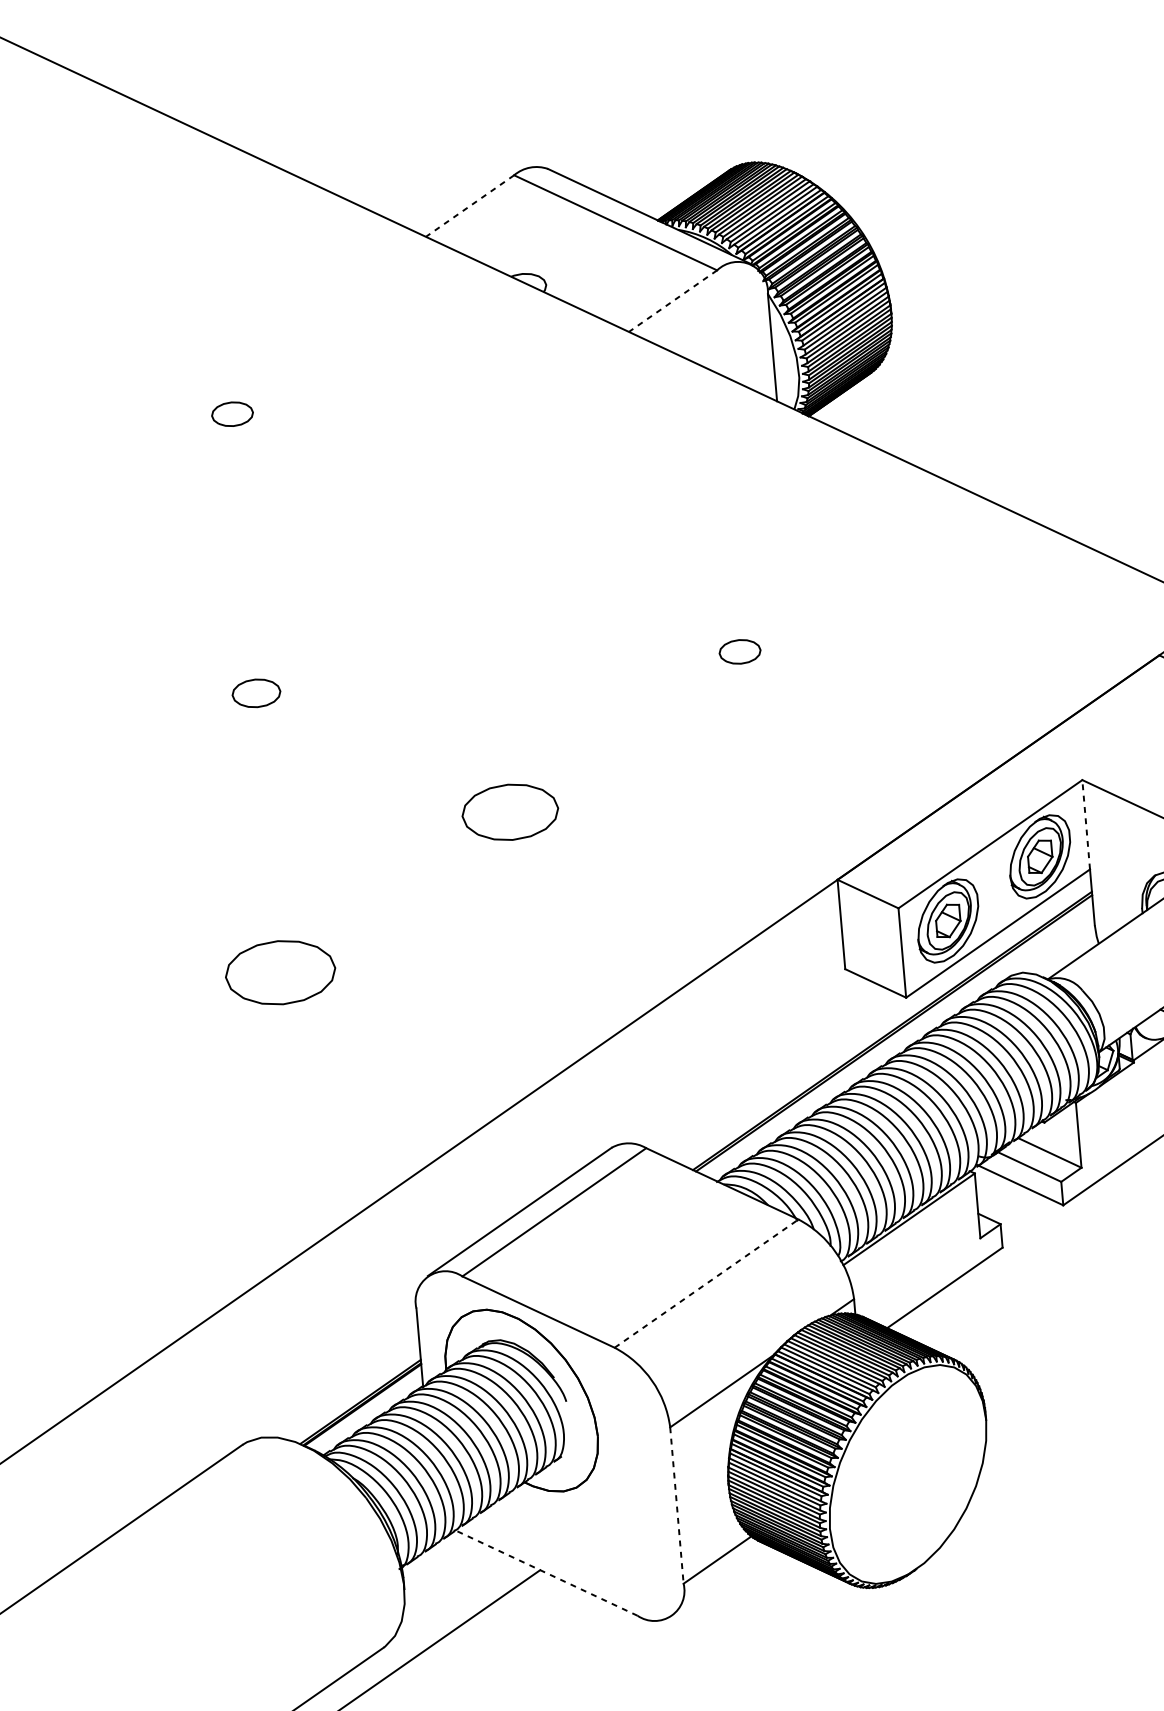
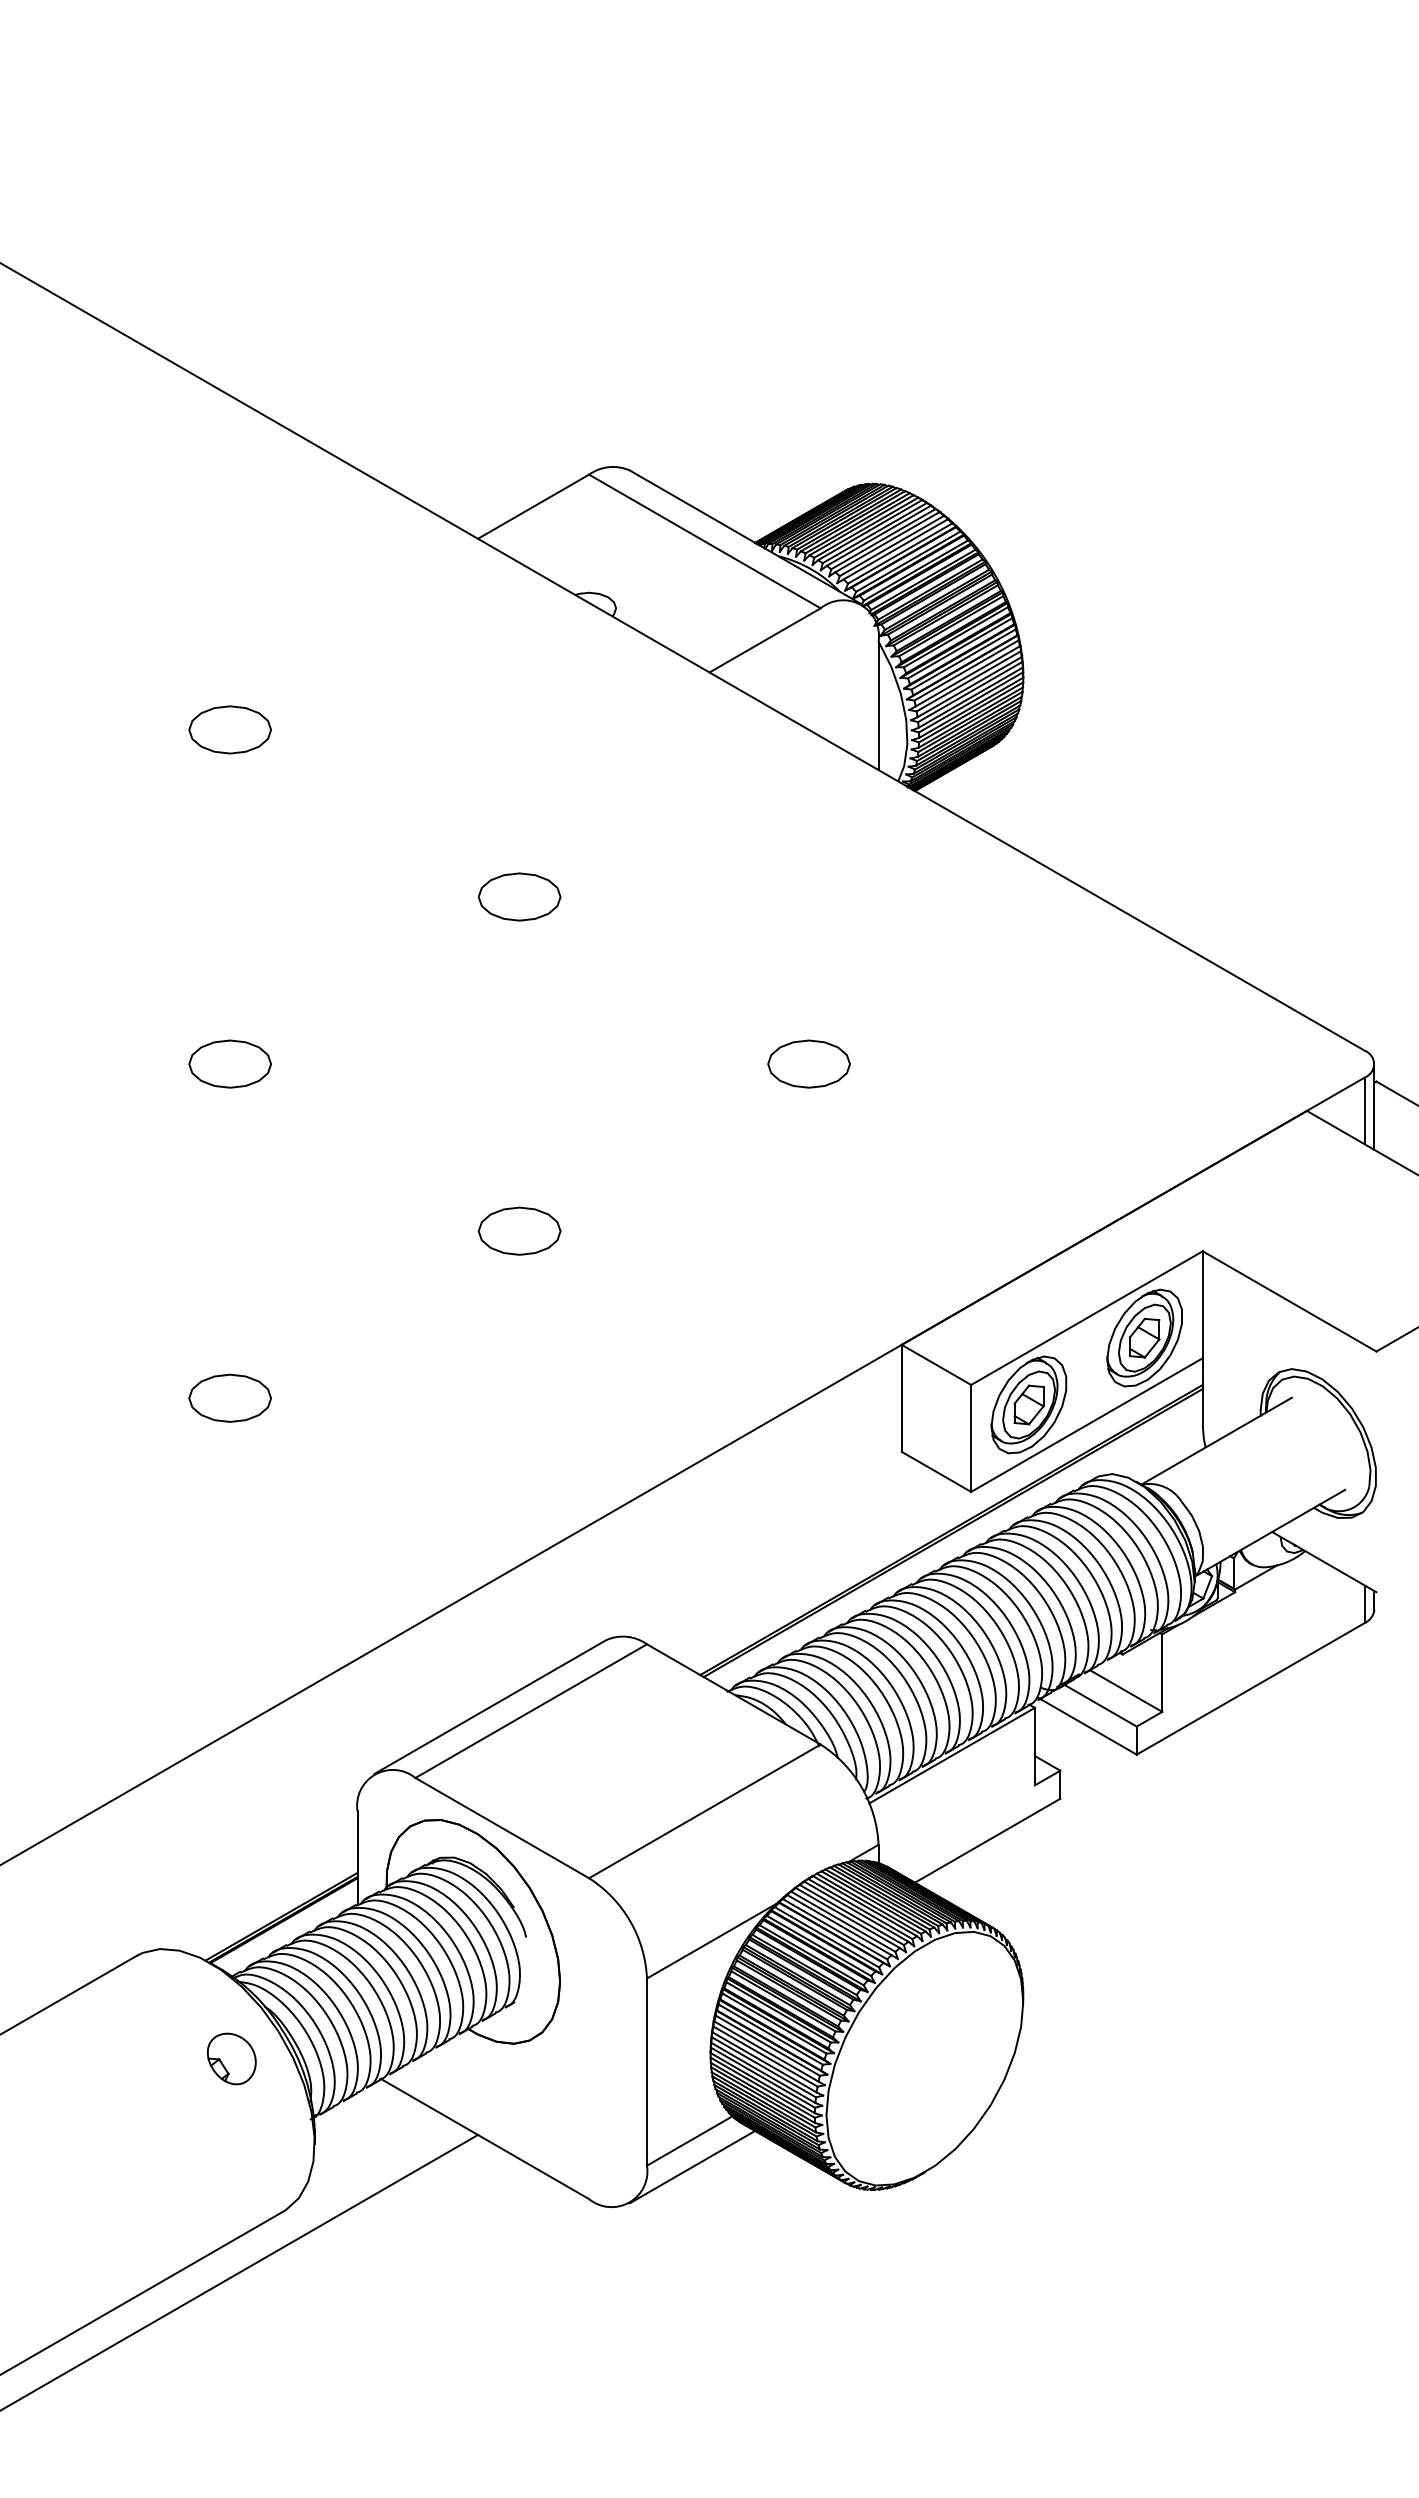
line: (469, 205) -> (533, 506), dashed -> solid
line: (672, 301) -> (764, 640), dashed -> solid
part: (232, 413) -> (229, 729), size x1.67
part: (486, 532) -> (519, 896), added
part: (739, 651) -> (808, 1063), size x1.67
part: (255, 692) -> (229, 1063), size x1.43
part: (510, 811) -> (519, 1230), size x0.71
line: (1085, 824) -> (1202, 1304), dashed -> solid
part: (279, 971) -> (229, 1397), size x0.62
line: (706, 1283) -> (704, 1811), dashed -> solid
line: (677, 1505) -> (647, 2072), dashed -> solid
part: (328, 1523) -> (231, 2058), added
line: (545, 1572) -> (484, 2138), dashed -> solid
line: (721, 1581) -> (692, 2166), added

